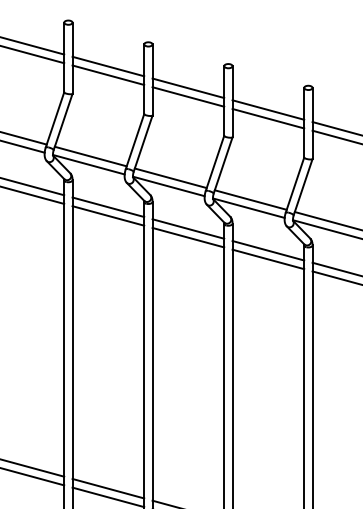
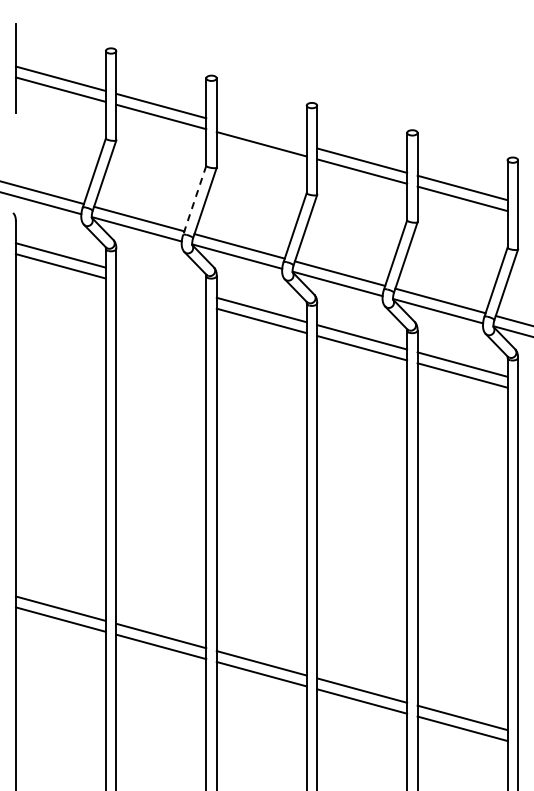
line: (188, 88) -> (261, 133), removed
line: (134, 141) -> (194, 200), solid -> dashed
line: (108, 207) -> (161, 282), removed
line: (108, 215) -> (161, 293), removed

